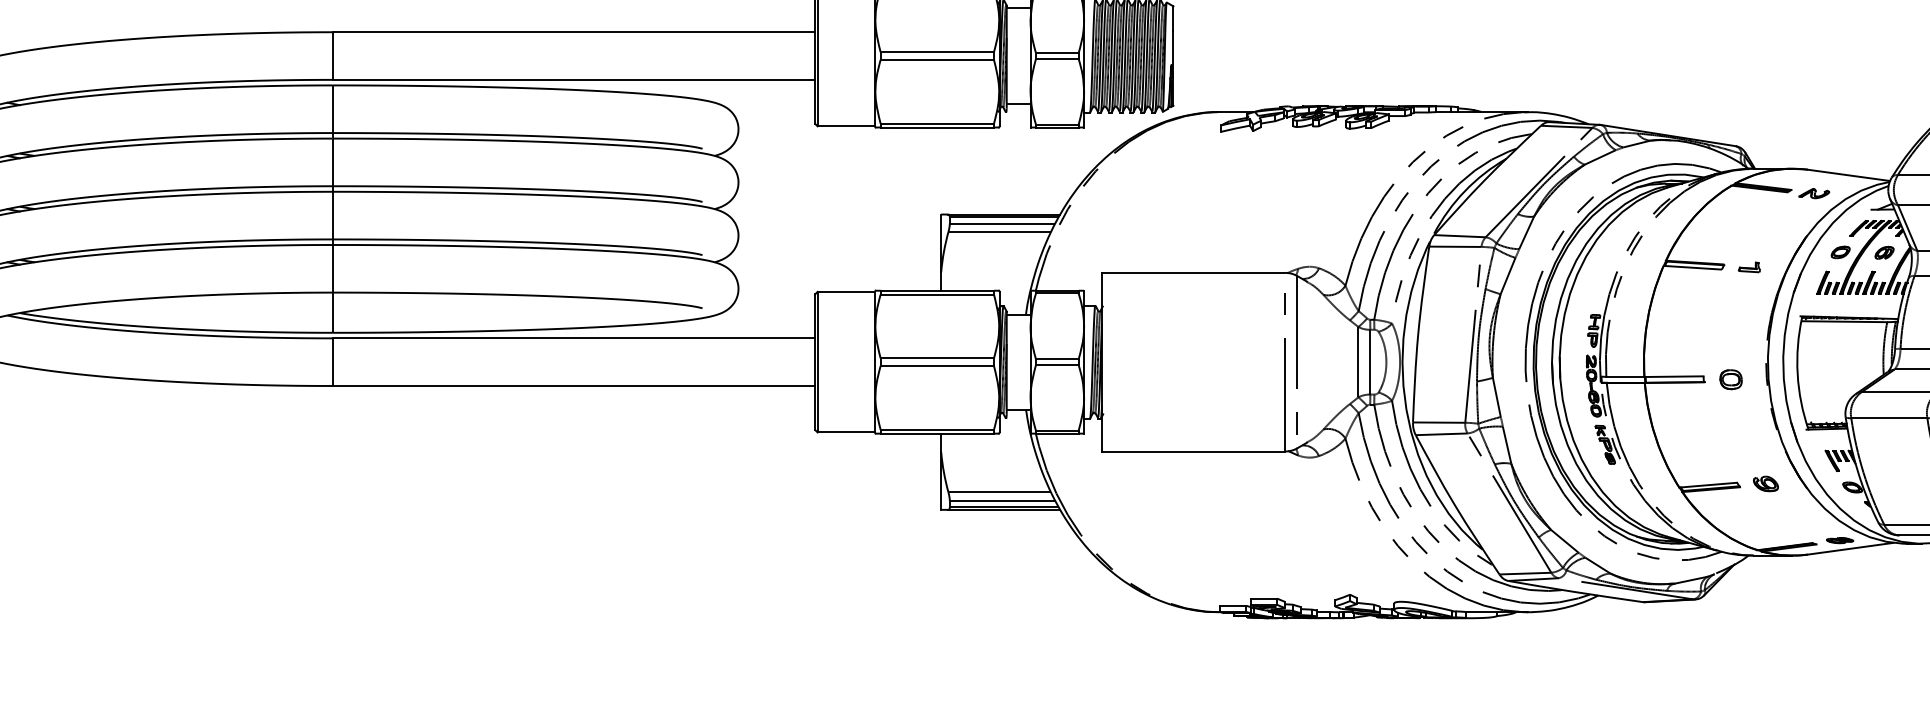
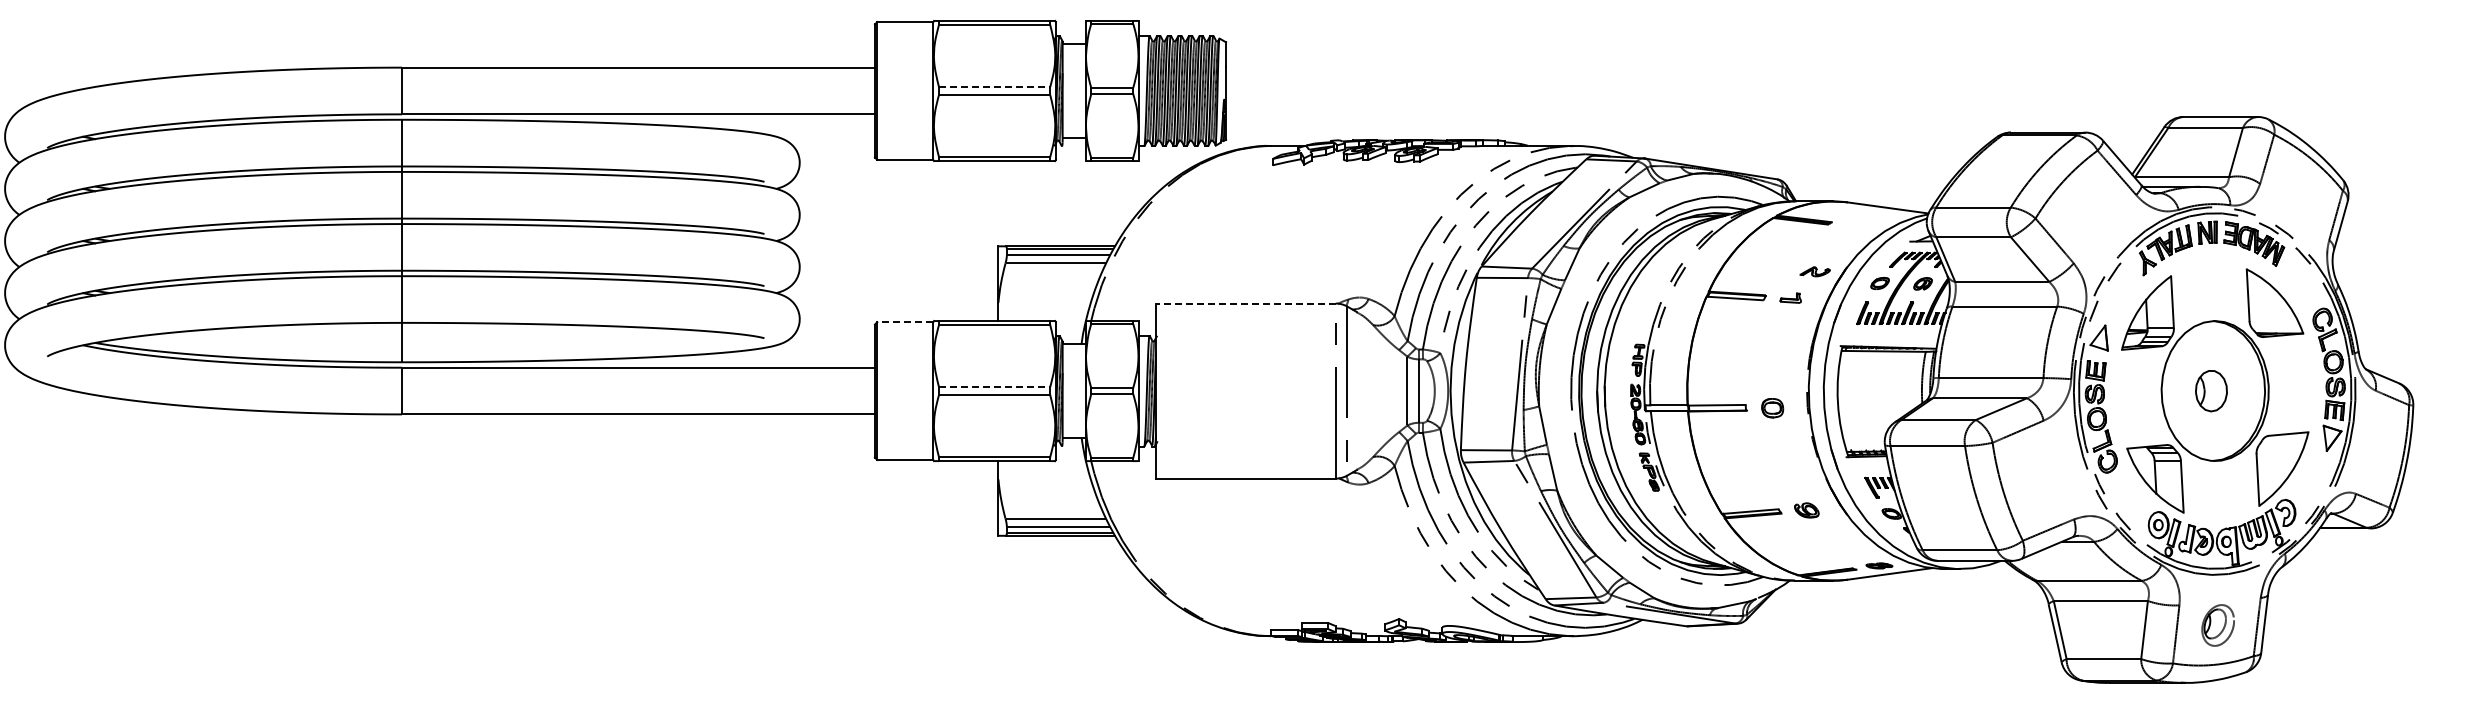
line: (937, 52) -> (994, 87), solid -> dashed
part: (1813, 193) -> (1814, 271), moved
line: (1193, 272) -> (1245, 303), solid -> dashed
line: (845, 292) -> (904, 322), solid -> dashed
line: (937, 358) -> (994, 387), solid -> dashed

